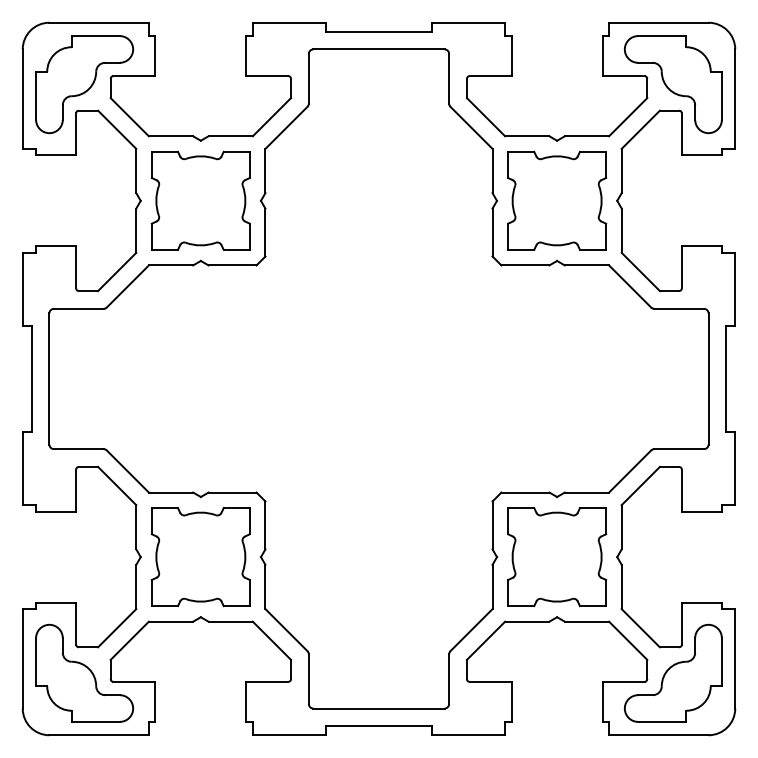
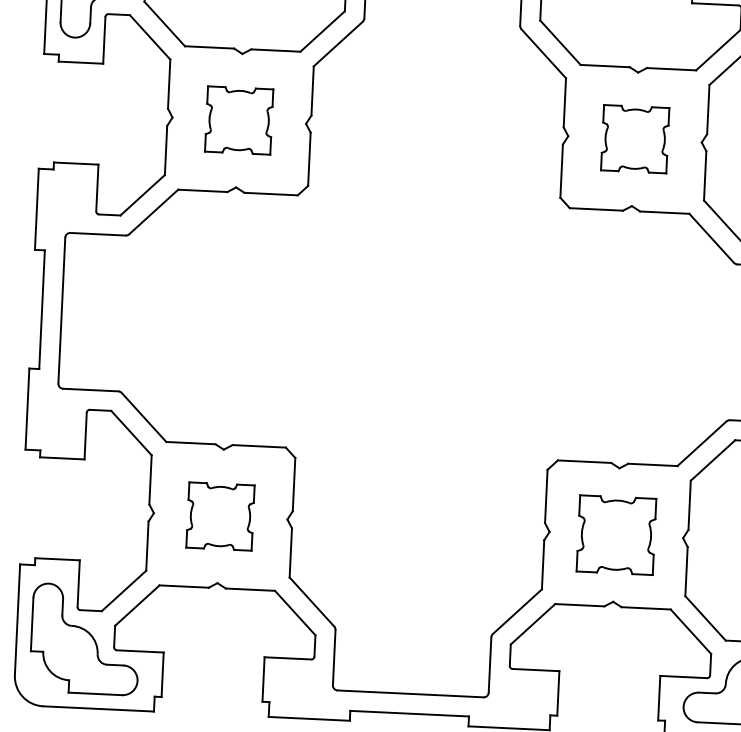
part: (200, 200) -> (238, 120), size x0.6
part: (557, 200) -> (635, 138), size x0.6
part: (200, 557) -> (220, 516), size x0.6
part: (557, 557) -> (616, 535), size x0.7

